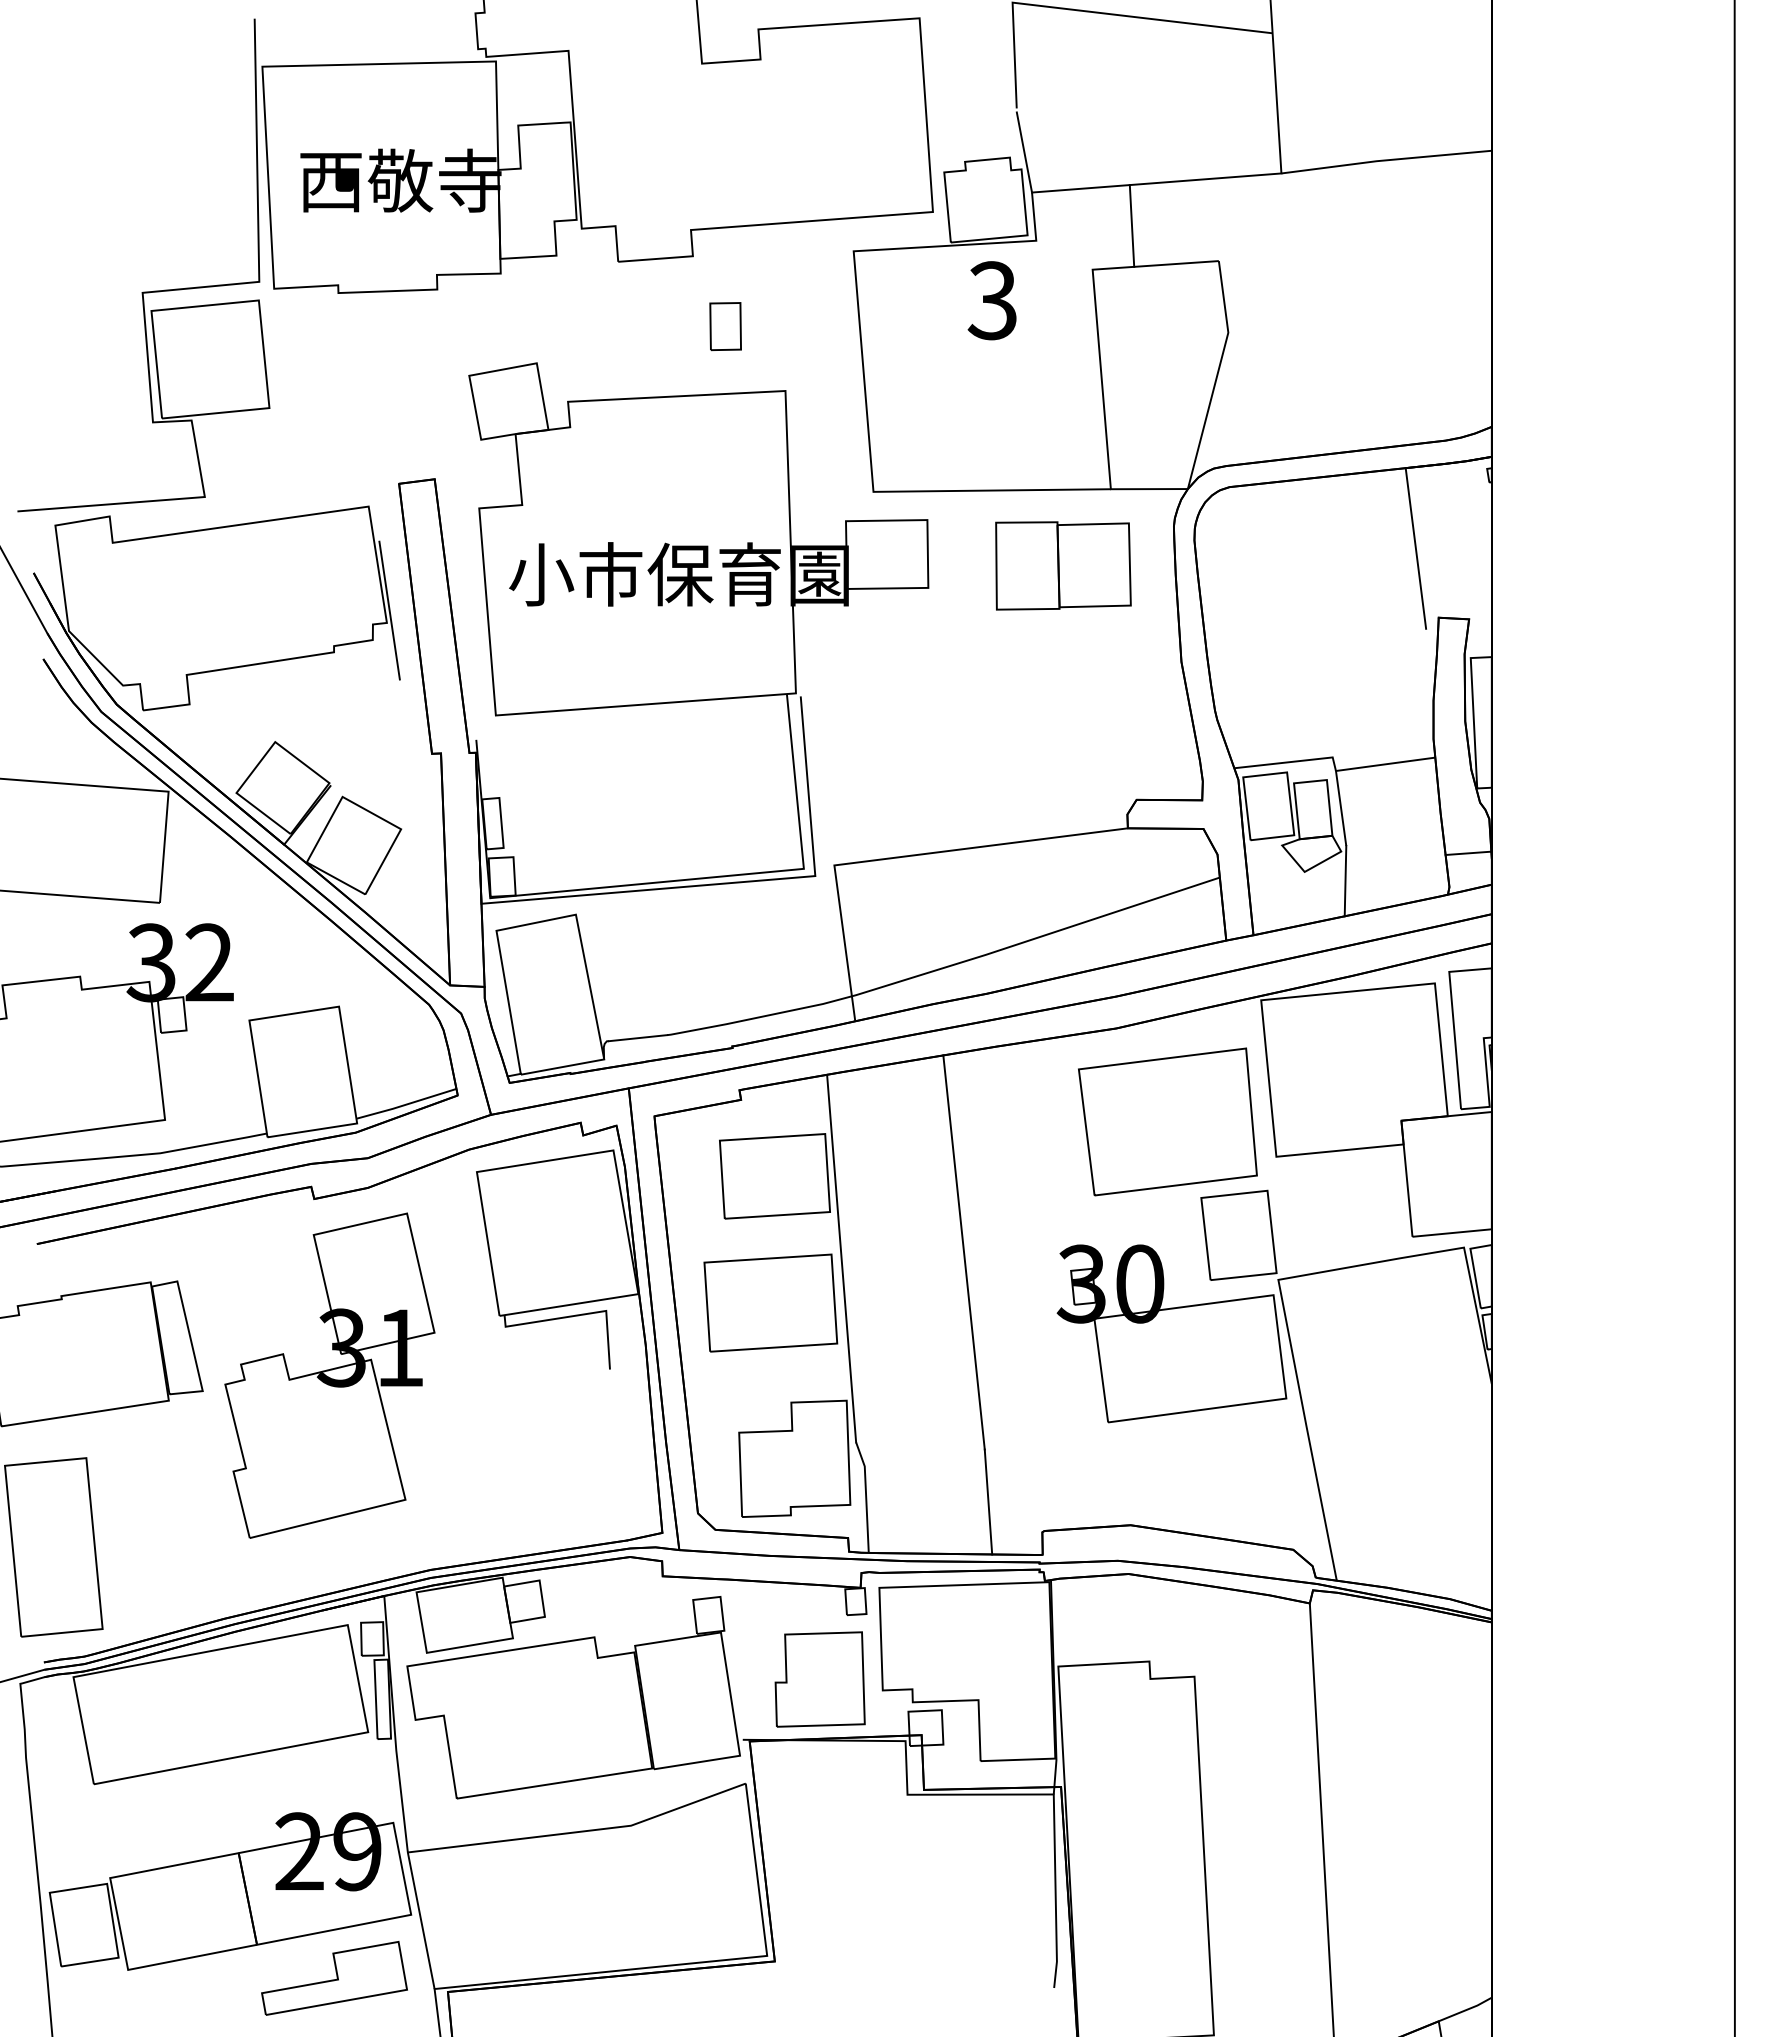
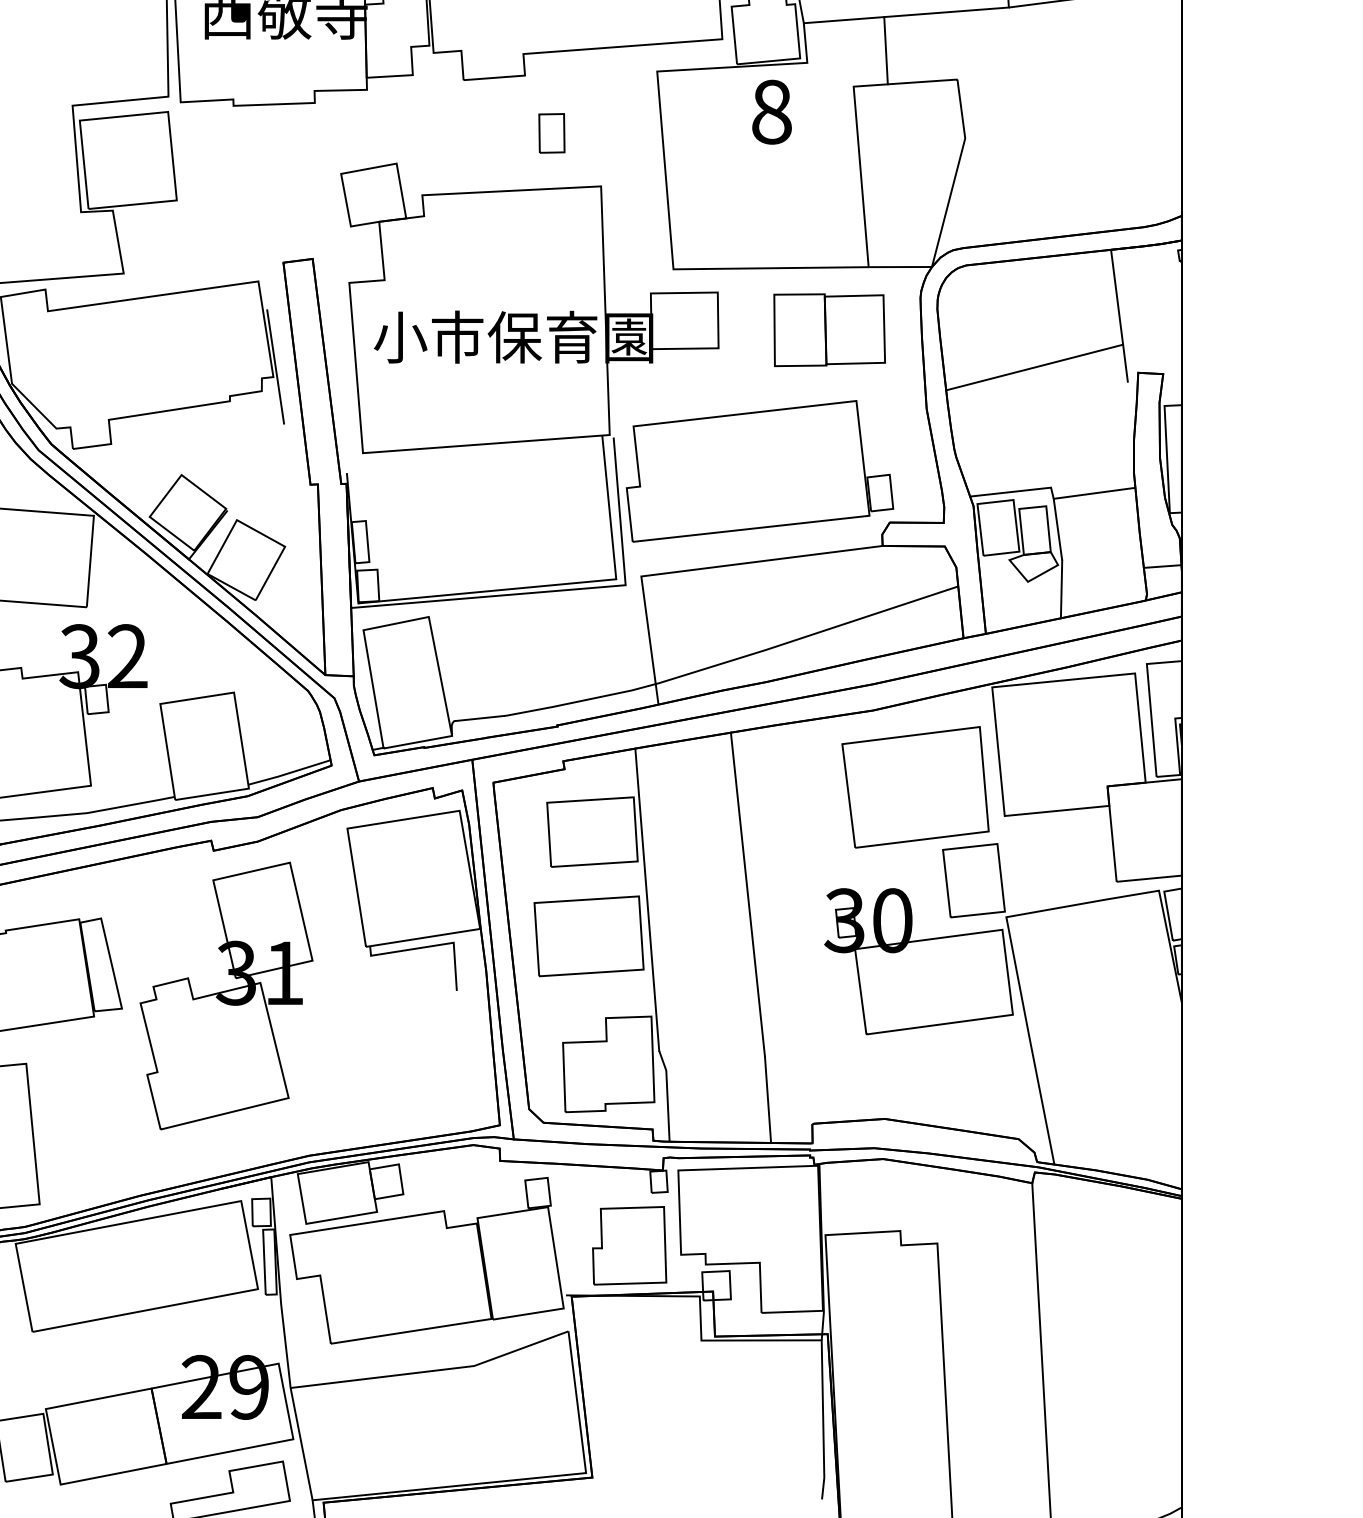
text: (992, 300) -> (771, 111), 3 -> 8
line: (1312, 611) -> (1034, 367), added
part: (978, 737) -> (759, 471), added

